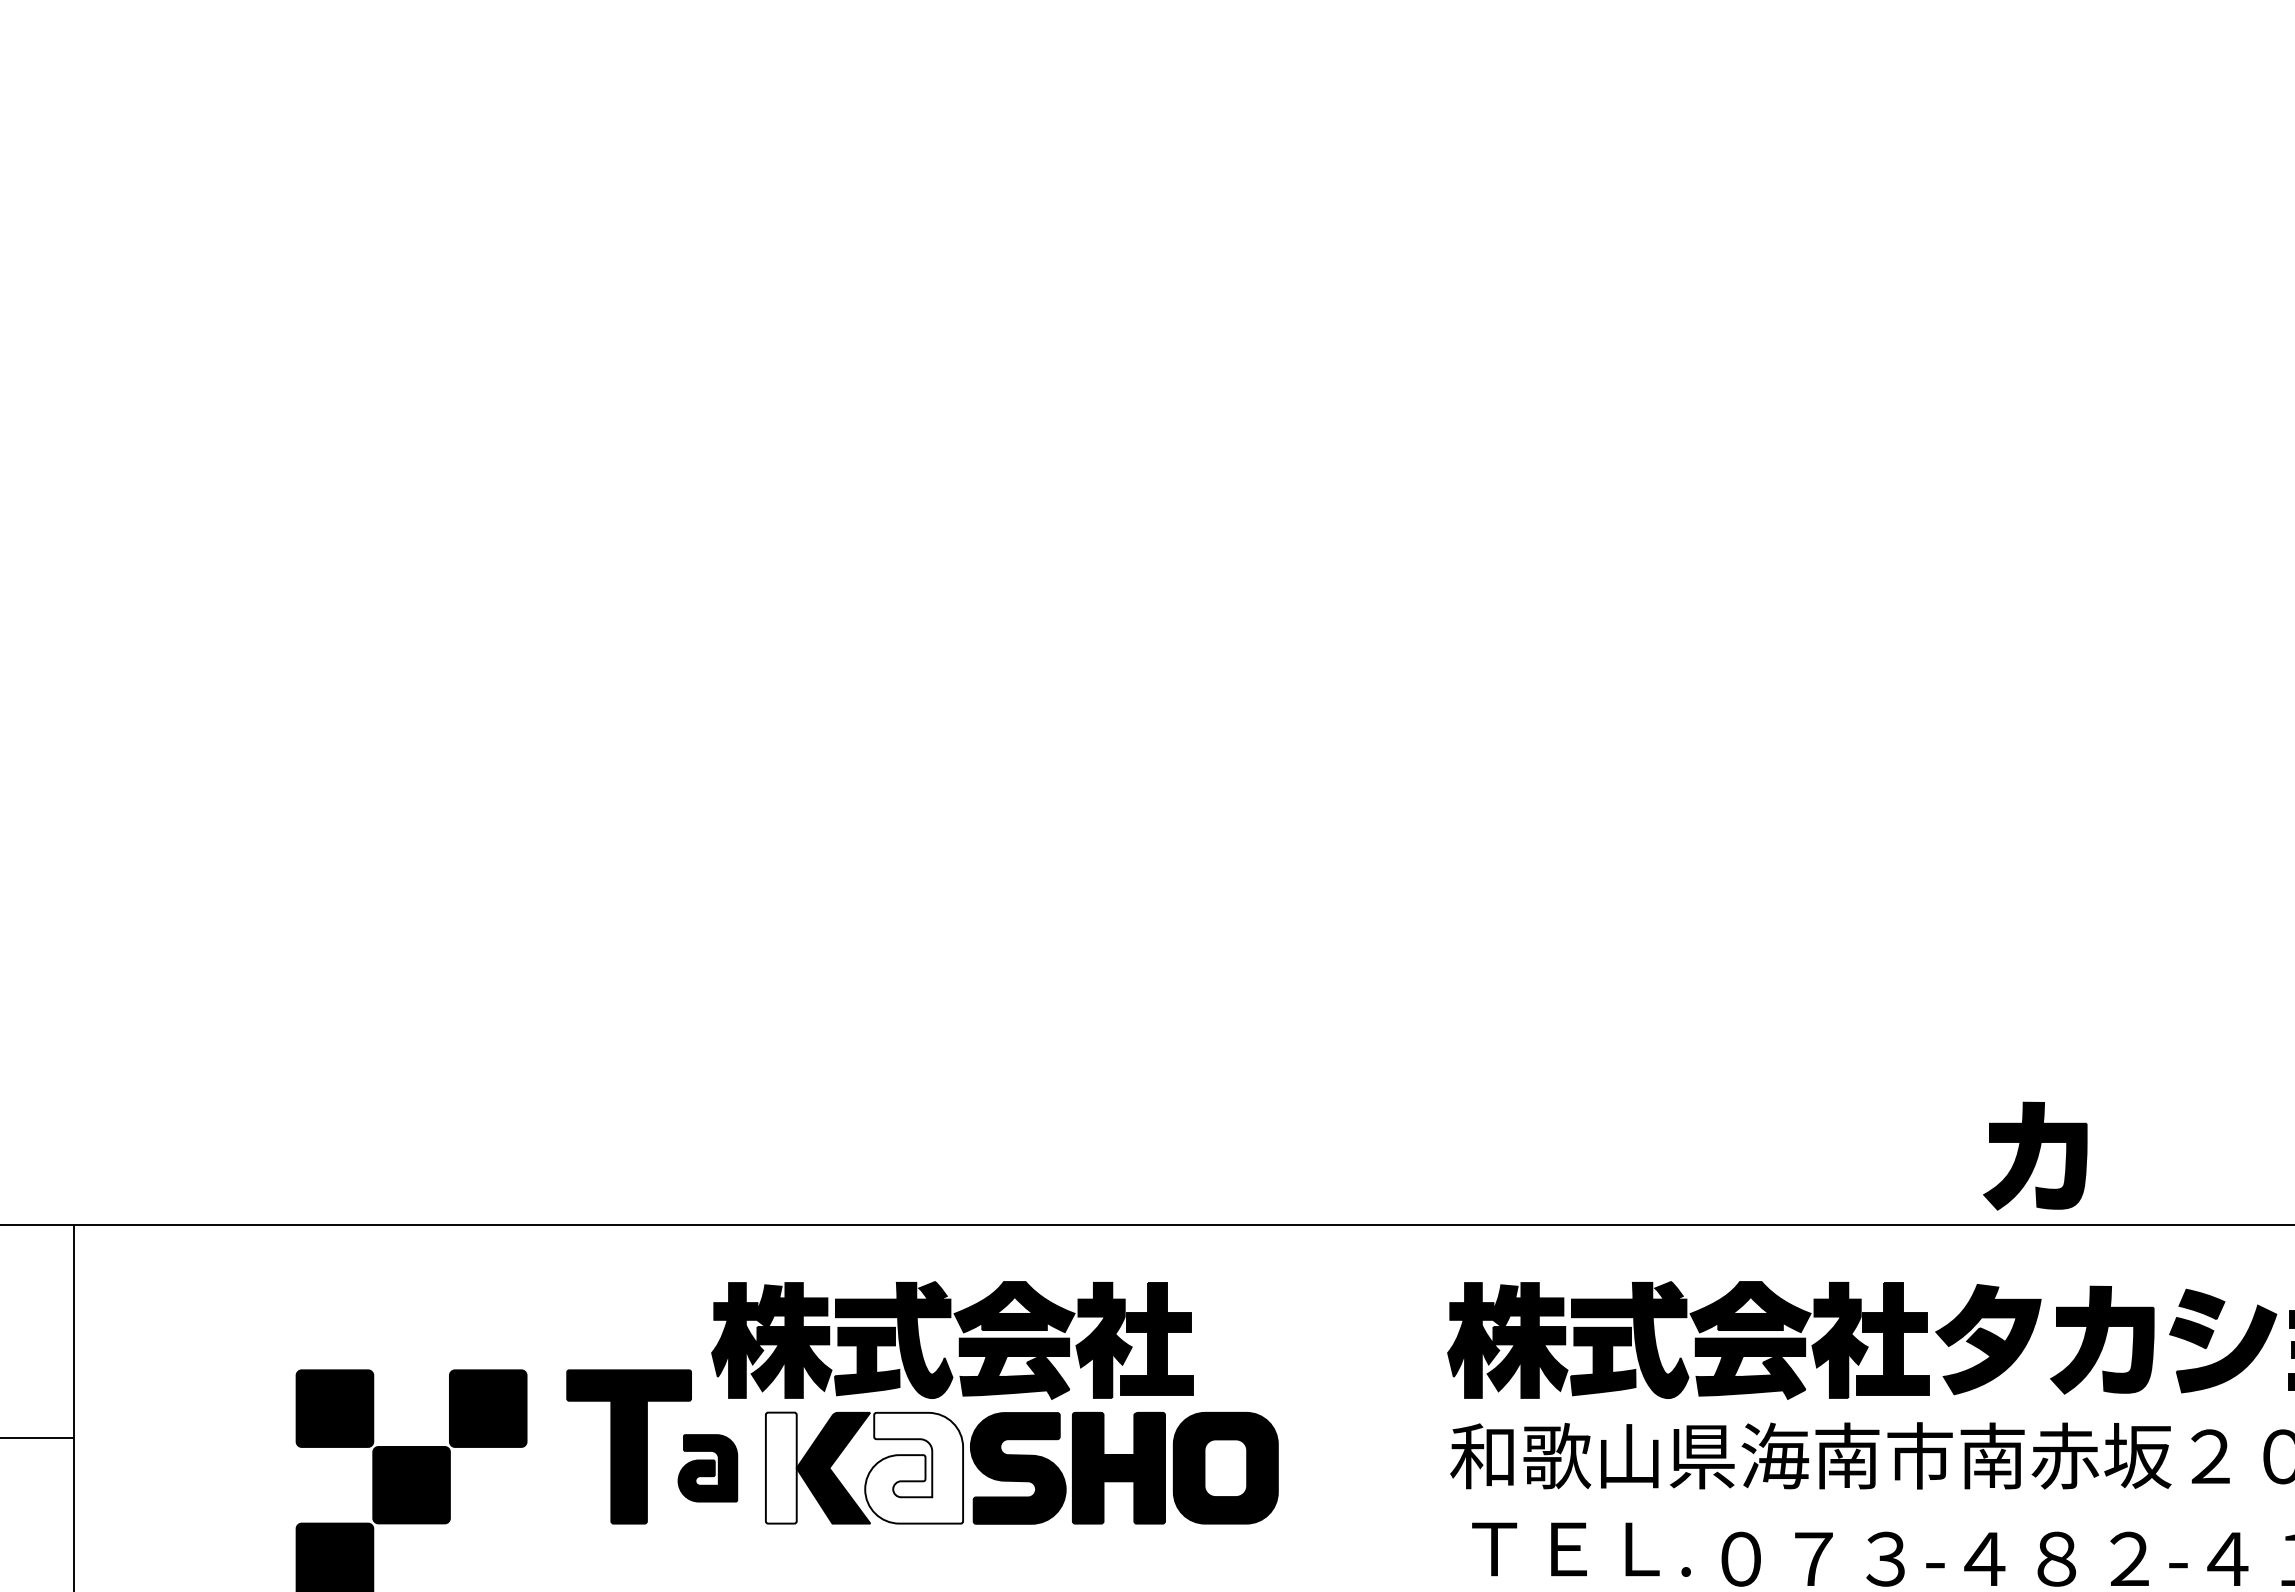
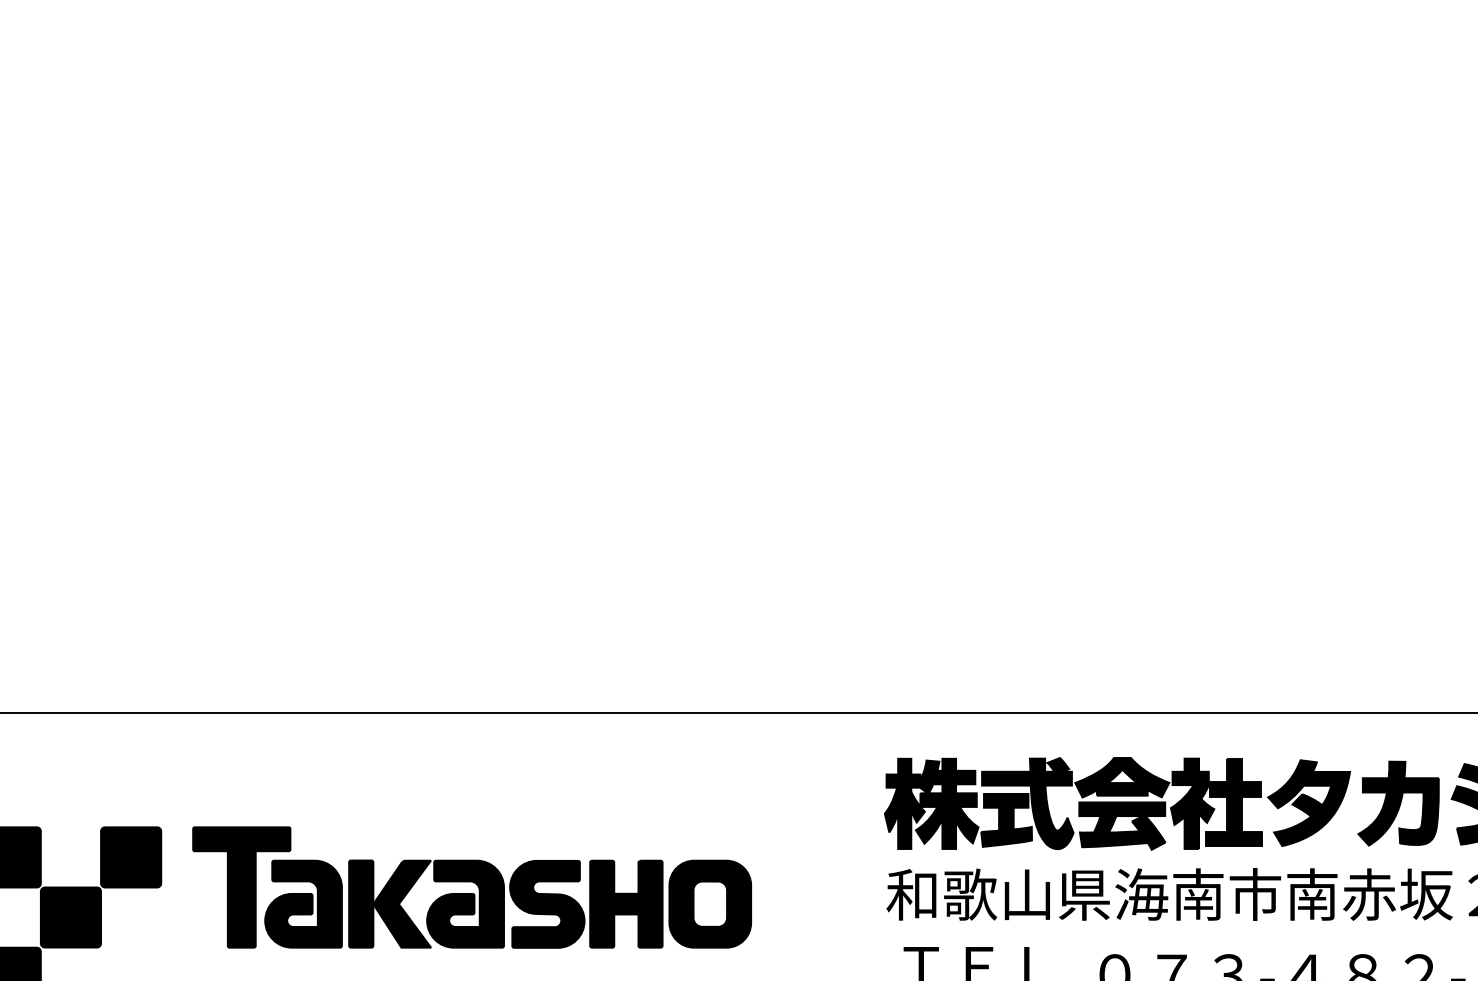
part: (2035, 1155) -> (1346, 658), removed
part: (952, 1340) -> (495, 803), removed
fill: (780, 1467) -> (360, 903), added
fill: (914, 1467) -> (465, 903), added
part: (707, 1468) -> (303, 904), size x1.67

